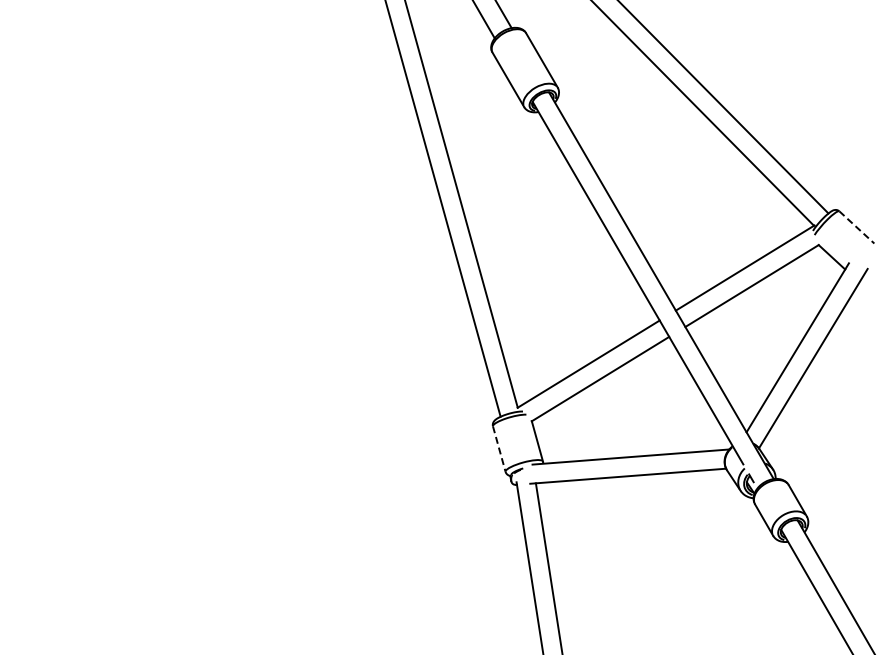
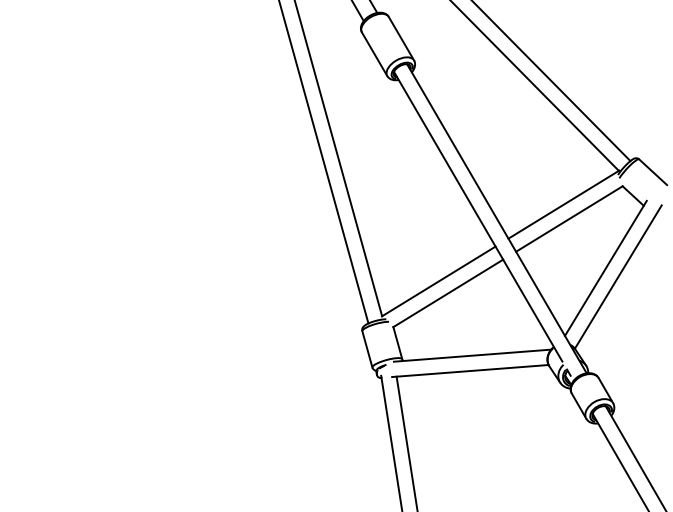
line: (856, 227) -> (652, 172), dashed -> solid
line: (499, 449) -> (367, 349), dashed -> solid

